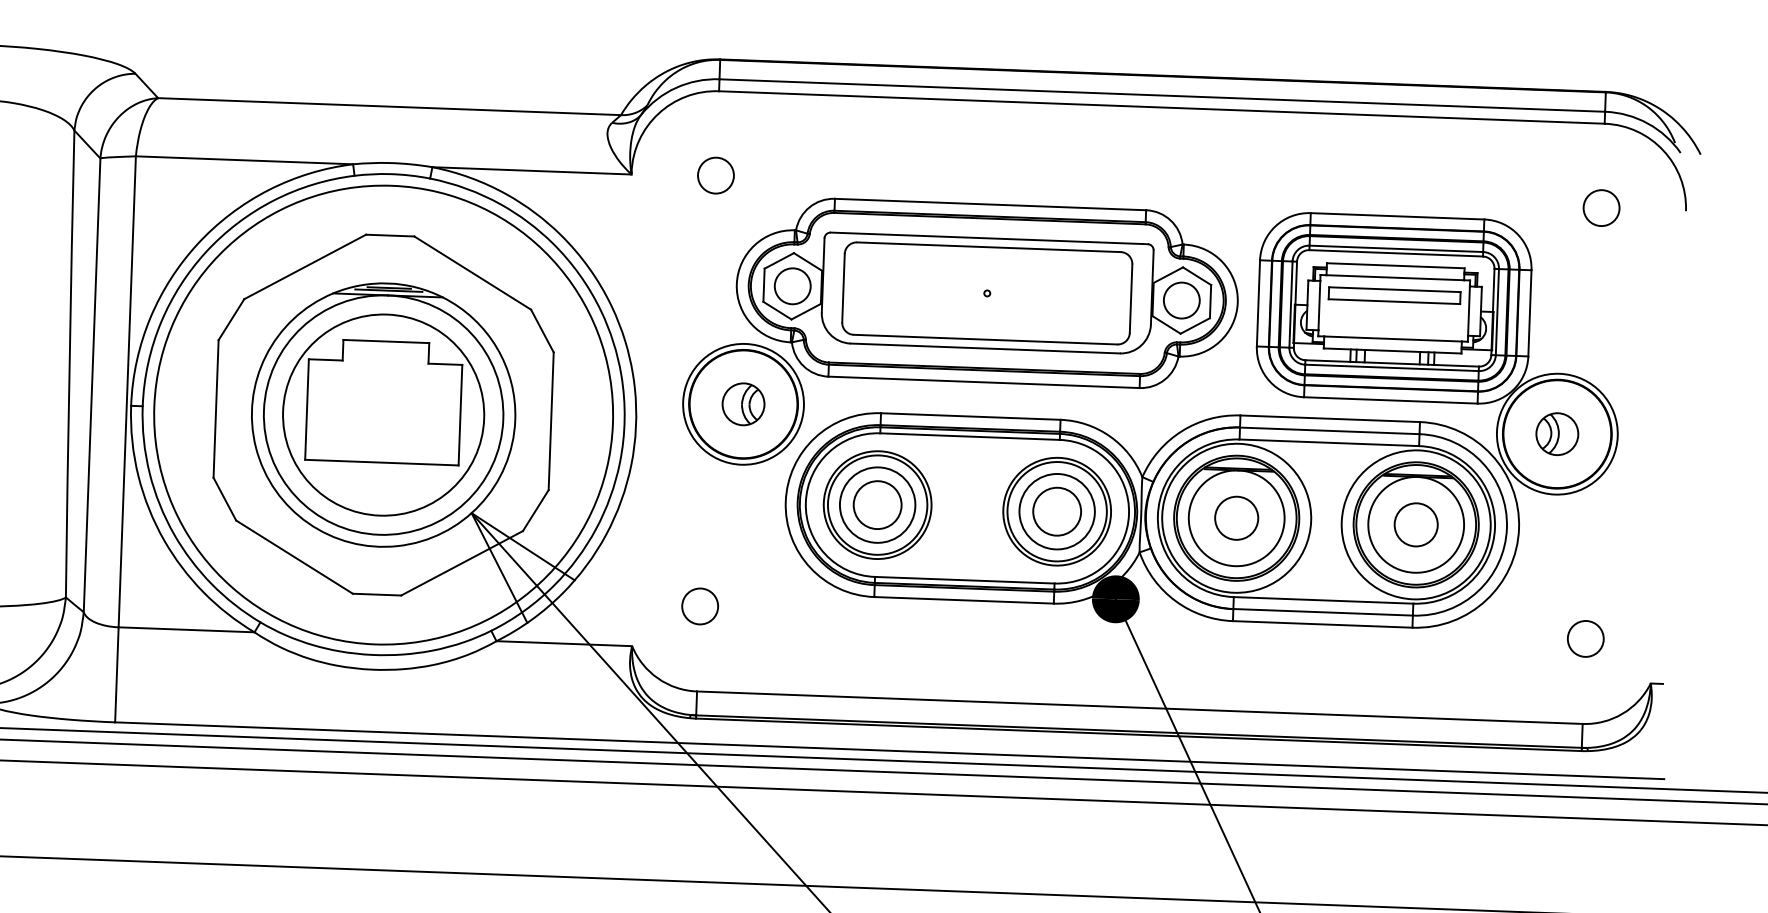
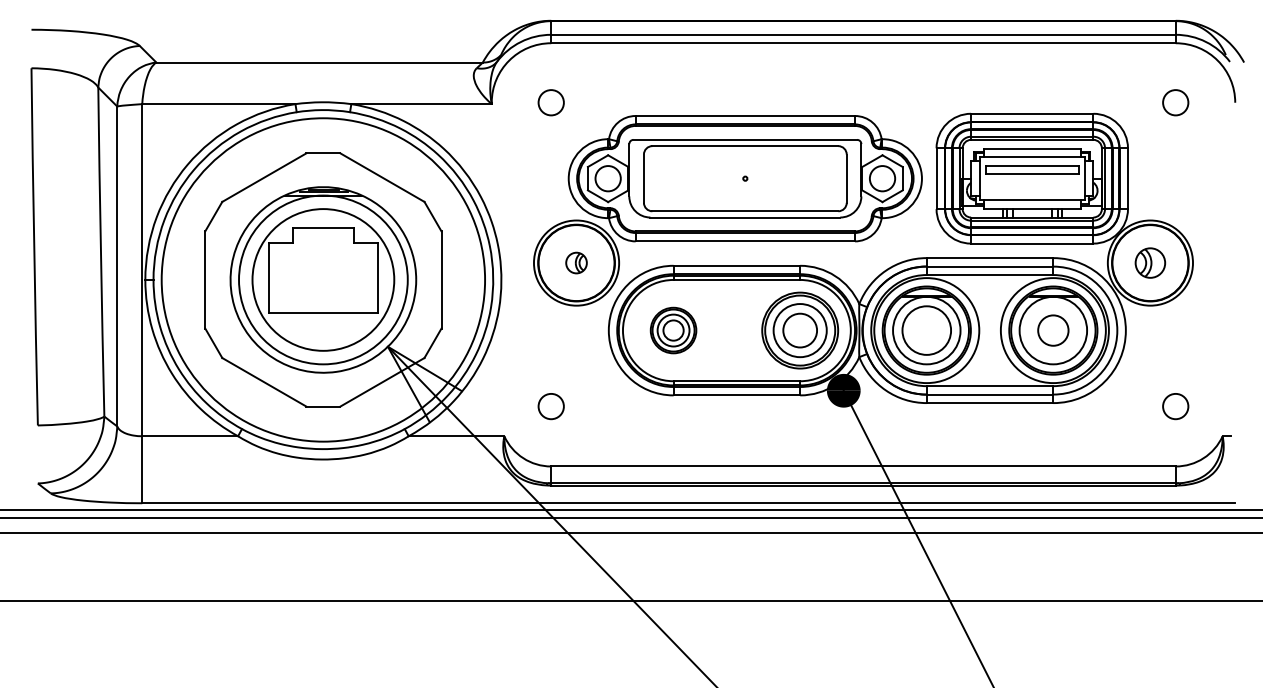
part: (743, 403) -> (576, 262), size x0.7
part: (877, 504) -> (673, 330), size x0.6
circle: (1236, 518) -> (926, 330), size x1.6

